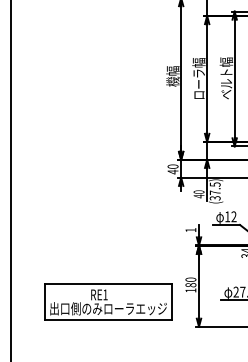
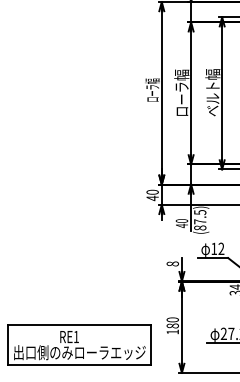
text: (172, 76) -> (152, 90), 機幅 -> ローラ幅
text: (215, 198) -> (200, 228), (37.5) -> (87.5)
text: (190, 230) -> (172, 264), 1 -> 8

